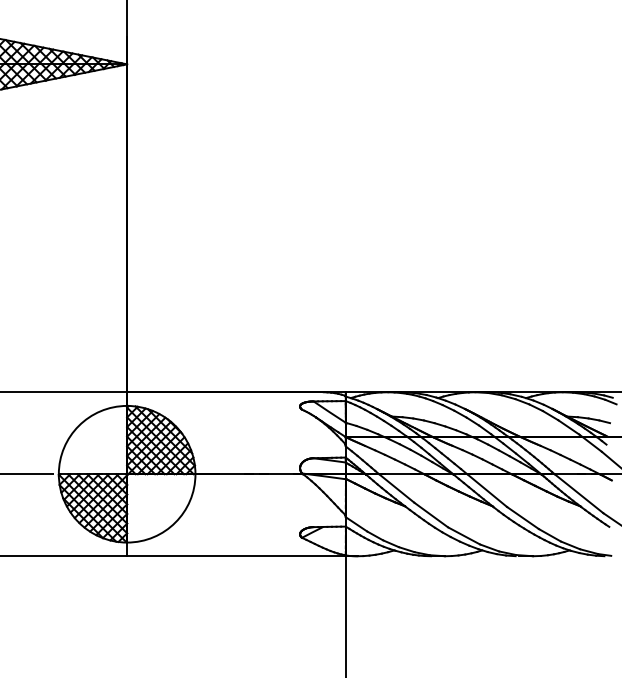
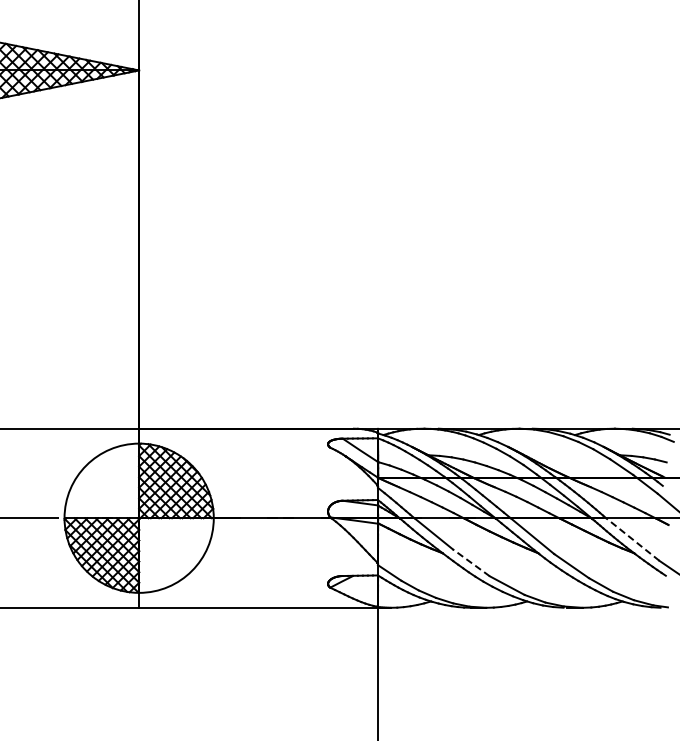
line: (578, 493) -> (632, 539), solid -> dashed
line: (431, 514) -> (471, 562), solid -> dashed

